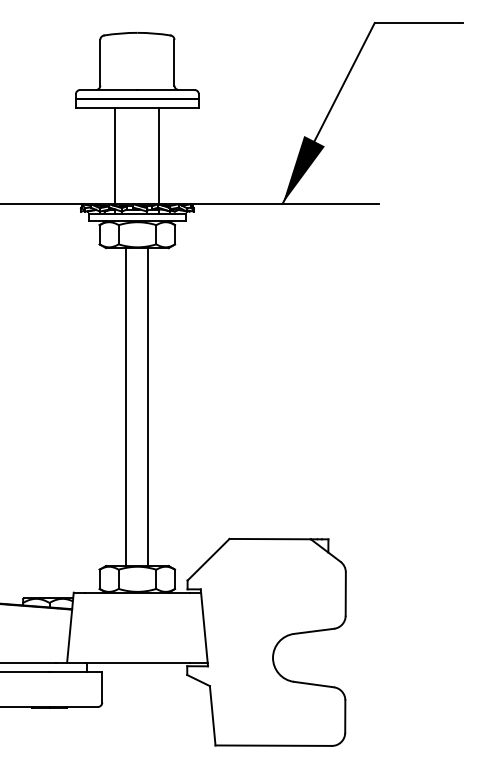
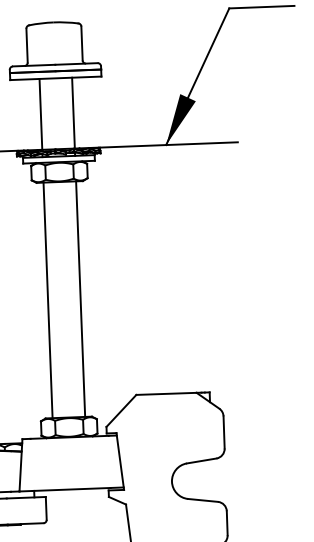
line: (126, 406) -> (80, 298), moved
line: (148, 406) -> (48, 299), moved

